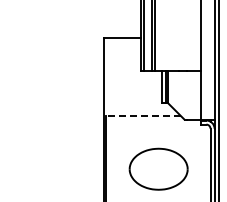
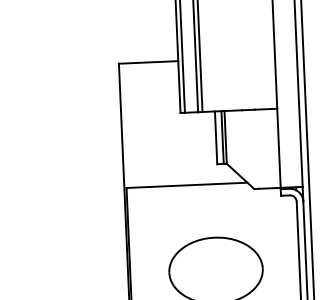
line: (142, 115) -> (186, 185), dashed -> solid

